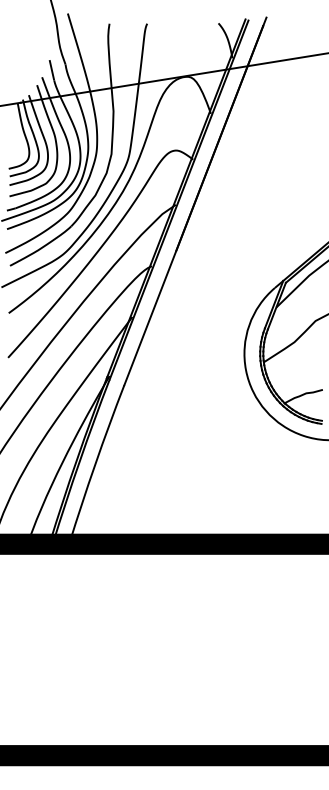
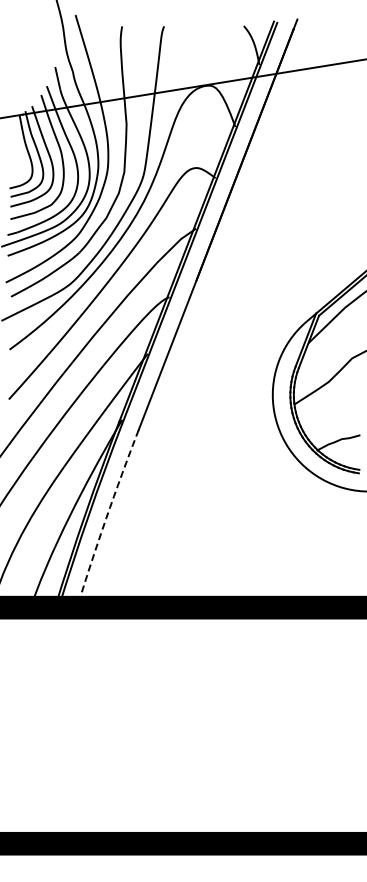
arc: (95, 464) -> (106, 518), solid -> dashed

